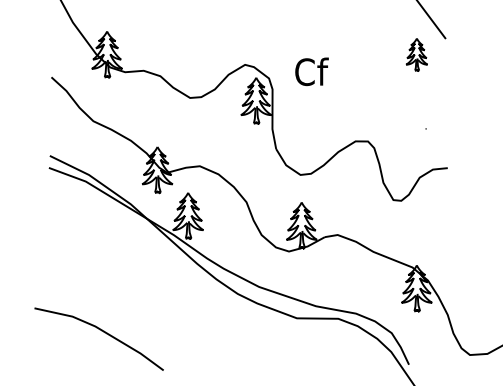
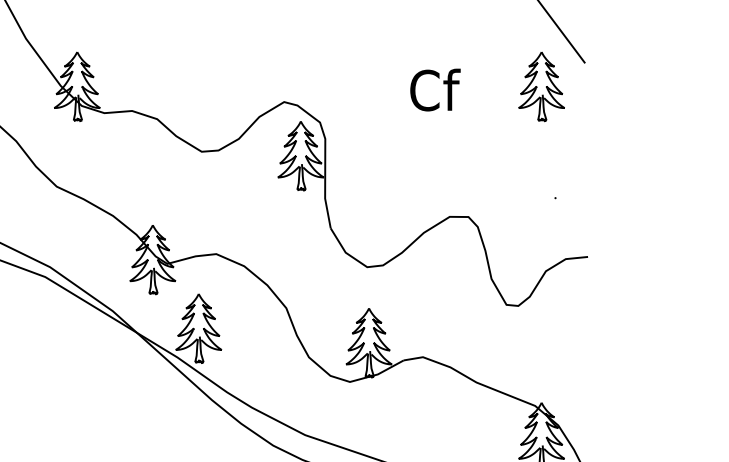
part: (416, 54) -> (541, 86), size x1.43
text: (311, 71) -> (434, 89), moved

